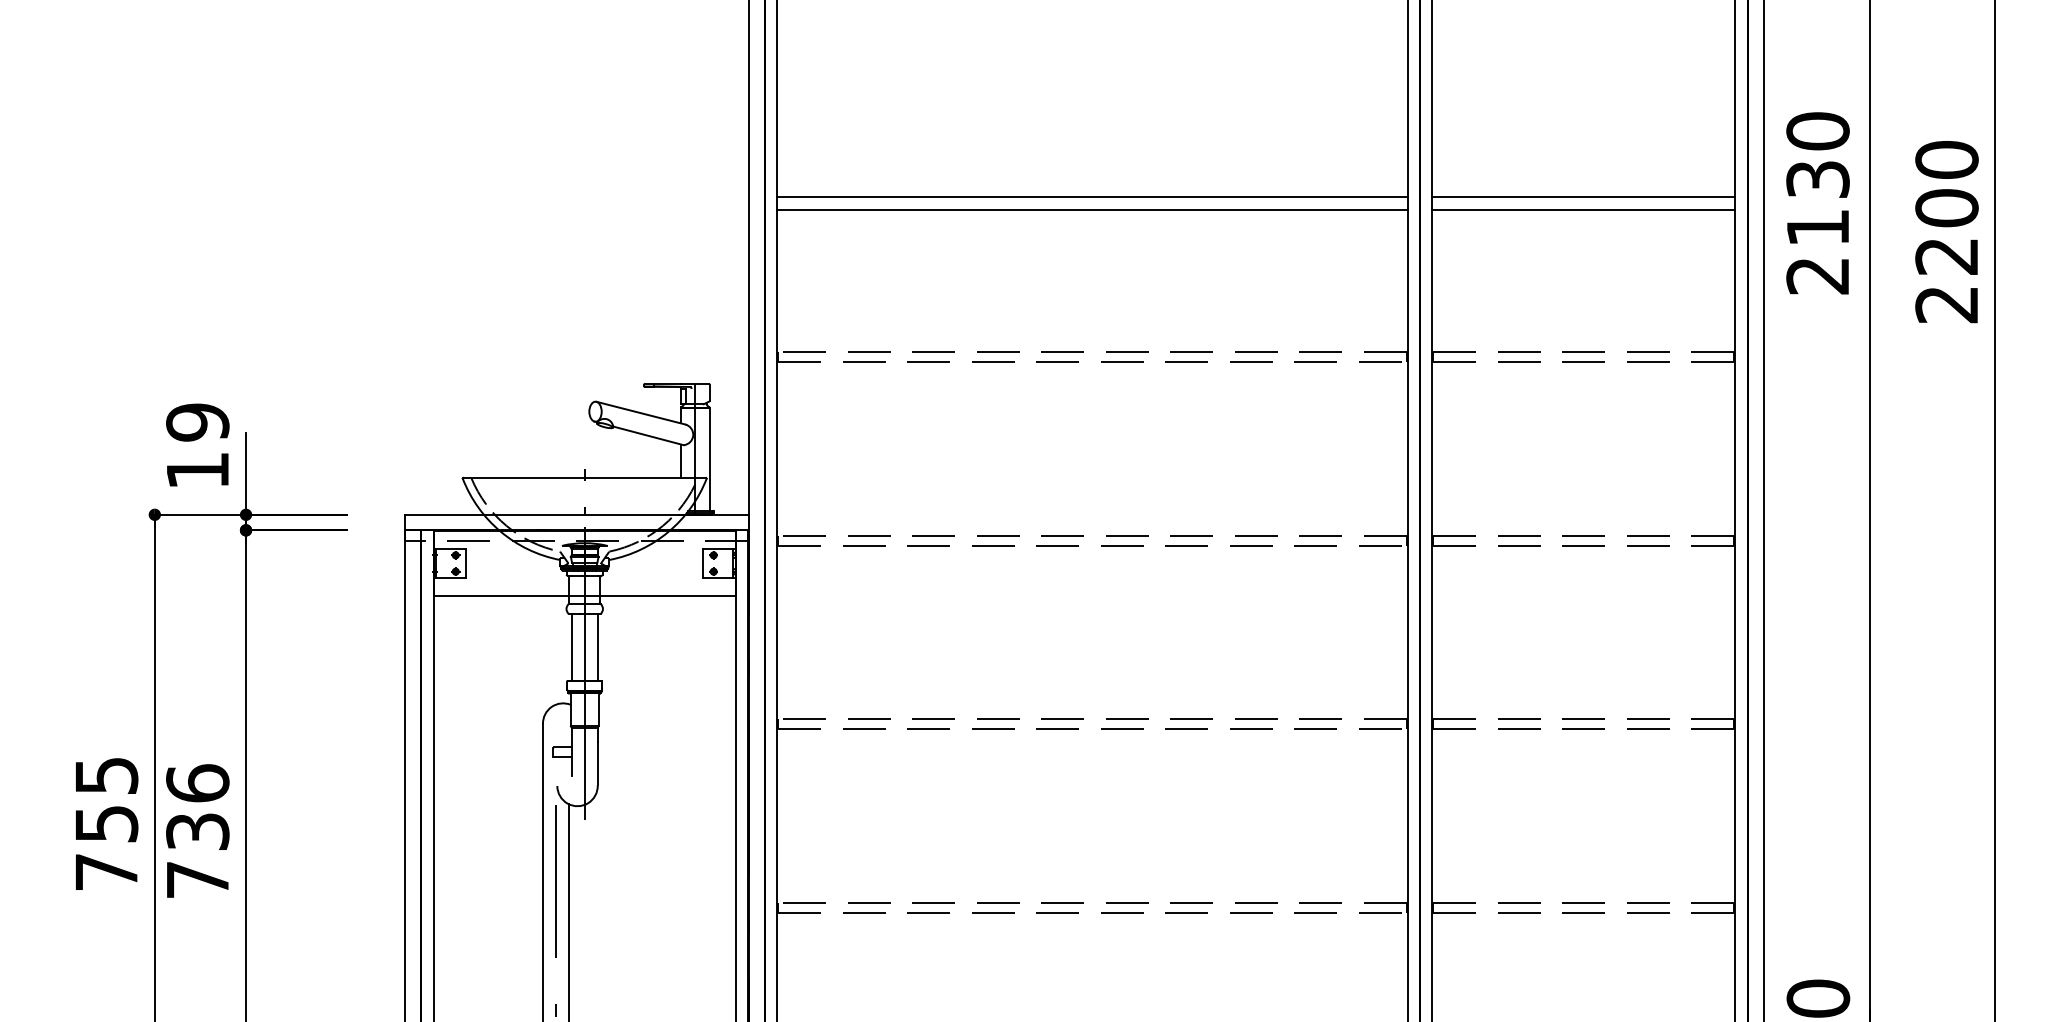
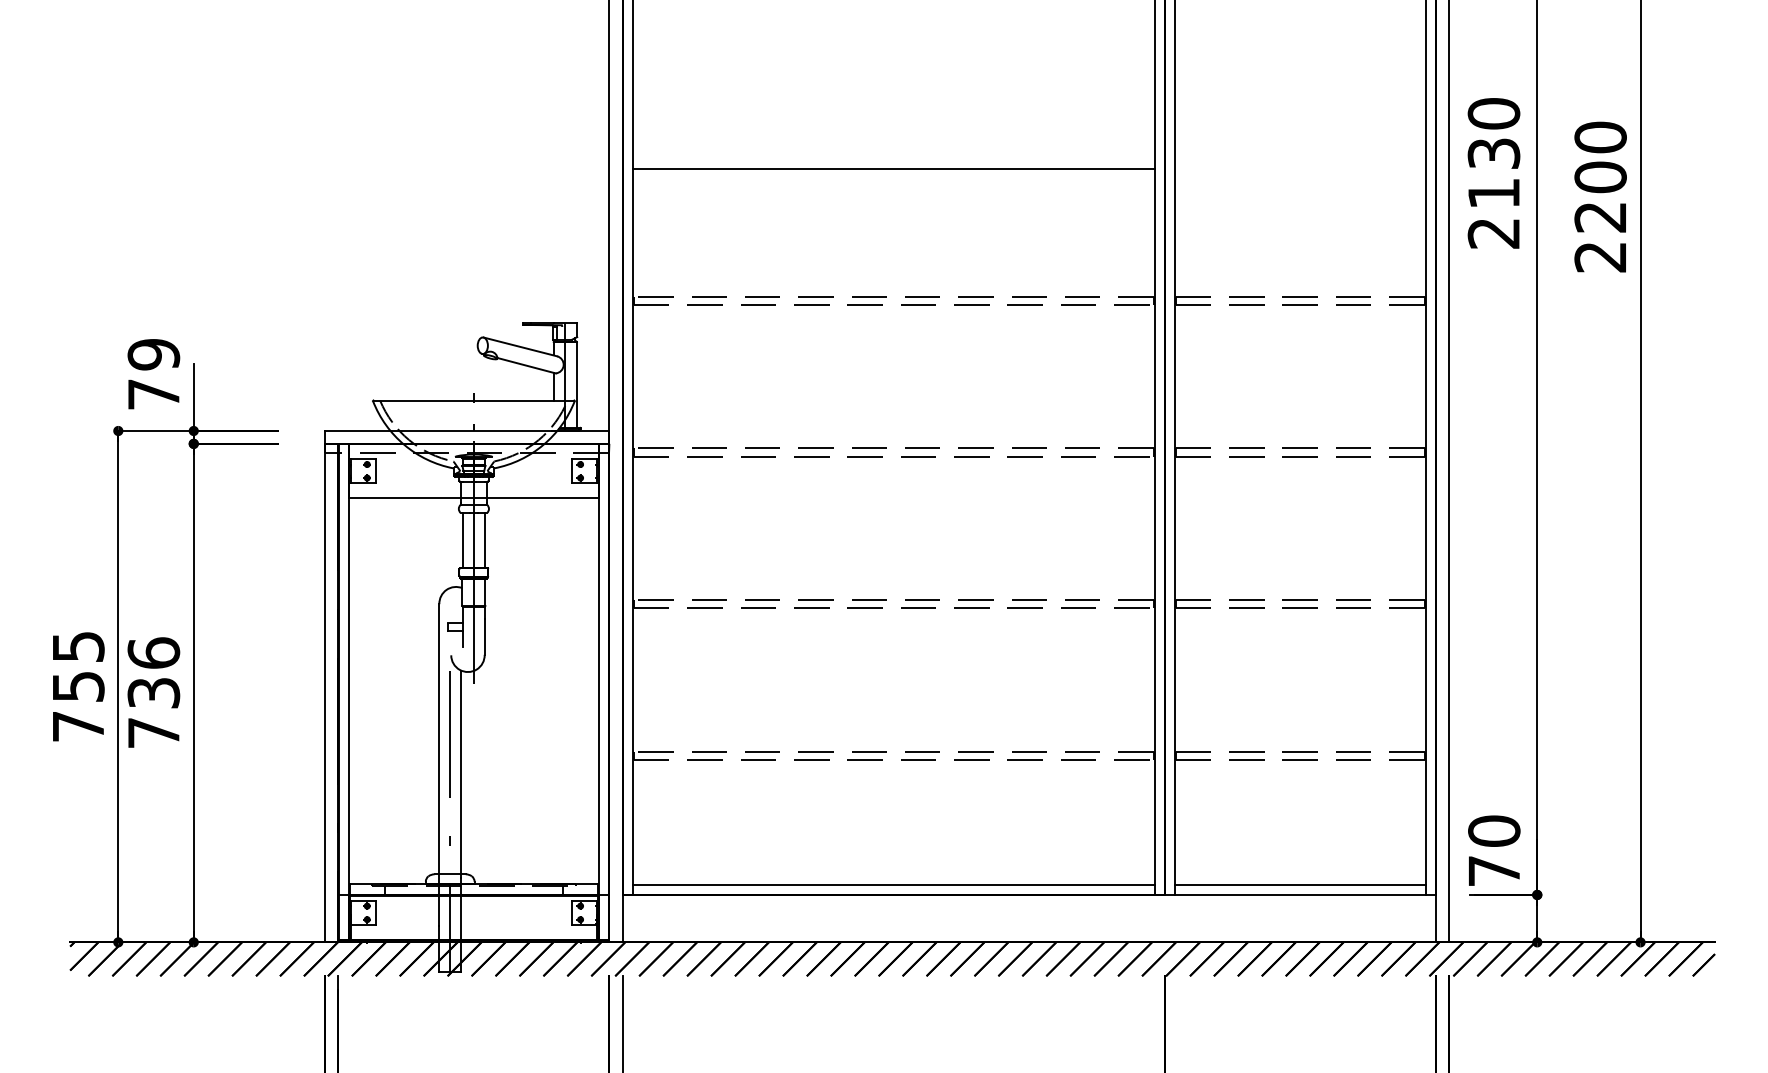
line: (1582, 197) -> (1299, 168), removed
line: (1092, 209) -> (893, 178), removed
line: (1582, 209) -> (1299, 178), removed
text: (197, 470) -> (153, 394), 19 -> 79

